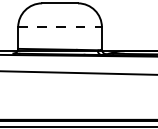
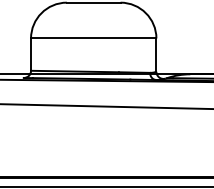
line: (60, 27) -> (94, 38), dashed -> solid

